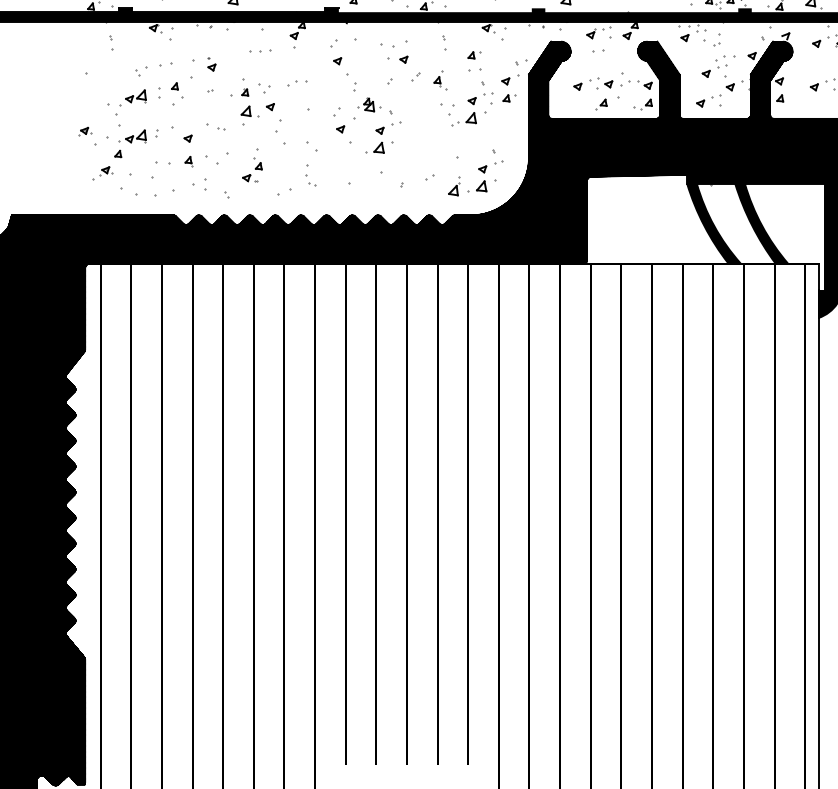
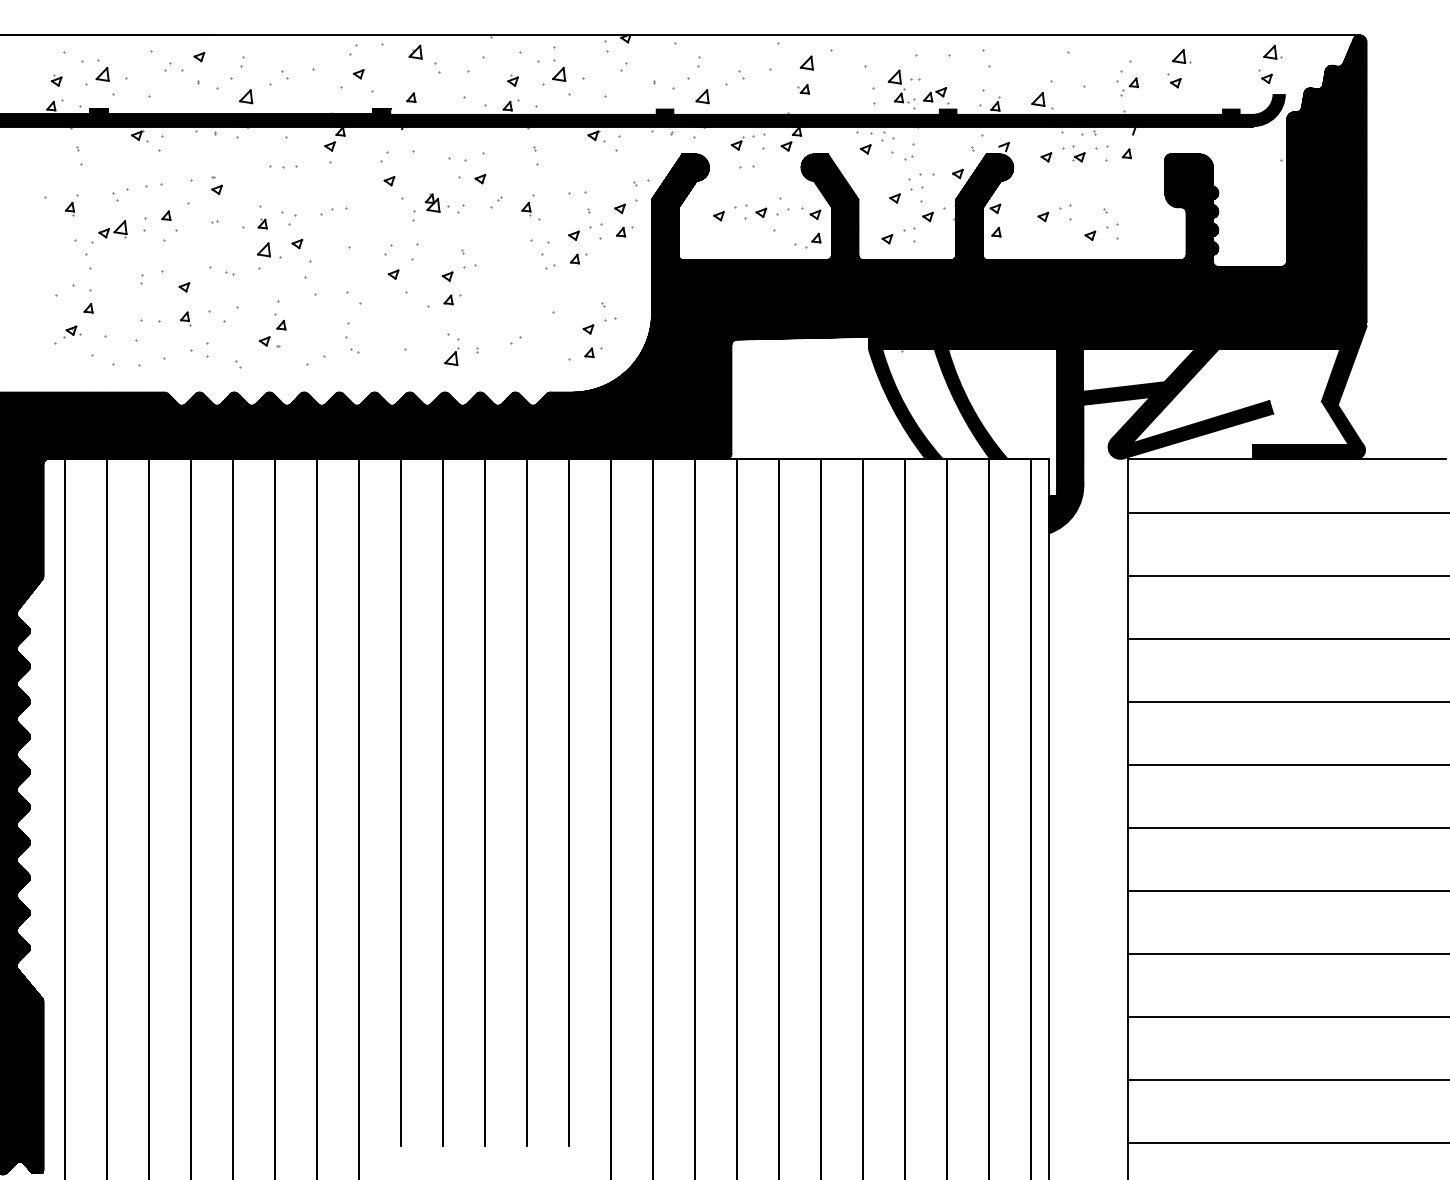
part: (474, 54) -> (576, 172), removed
part: (105, 78) -> (71, 205), added
part: (372, 104) -> (437, 202), moved
part: (601, 104) -> (751, 240), removed
part: (475, 117) -> (578, 258), size x0.62
part: (85, 131) -> (43, 277), removed
part: (135, 136) -> (112, 284), removed
part: (383, 147) -> (452, 299), size x0.62
part: (453, 185) -> (451, 351), moved
part: (486, 186) -> (593, 352), size x0.62

